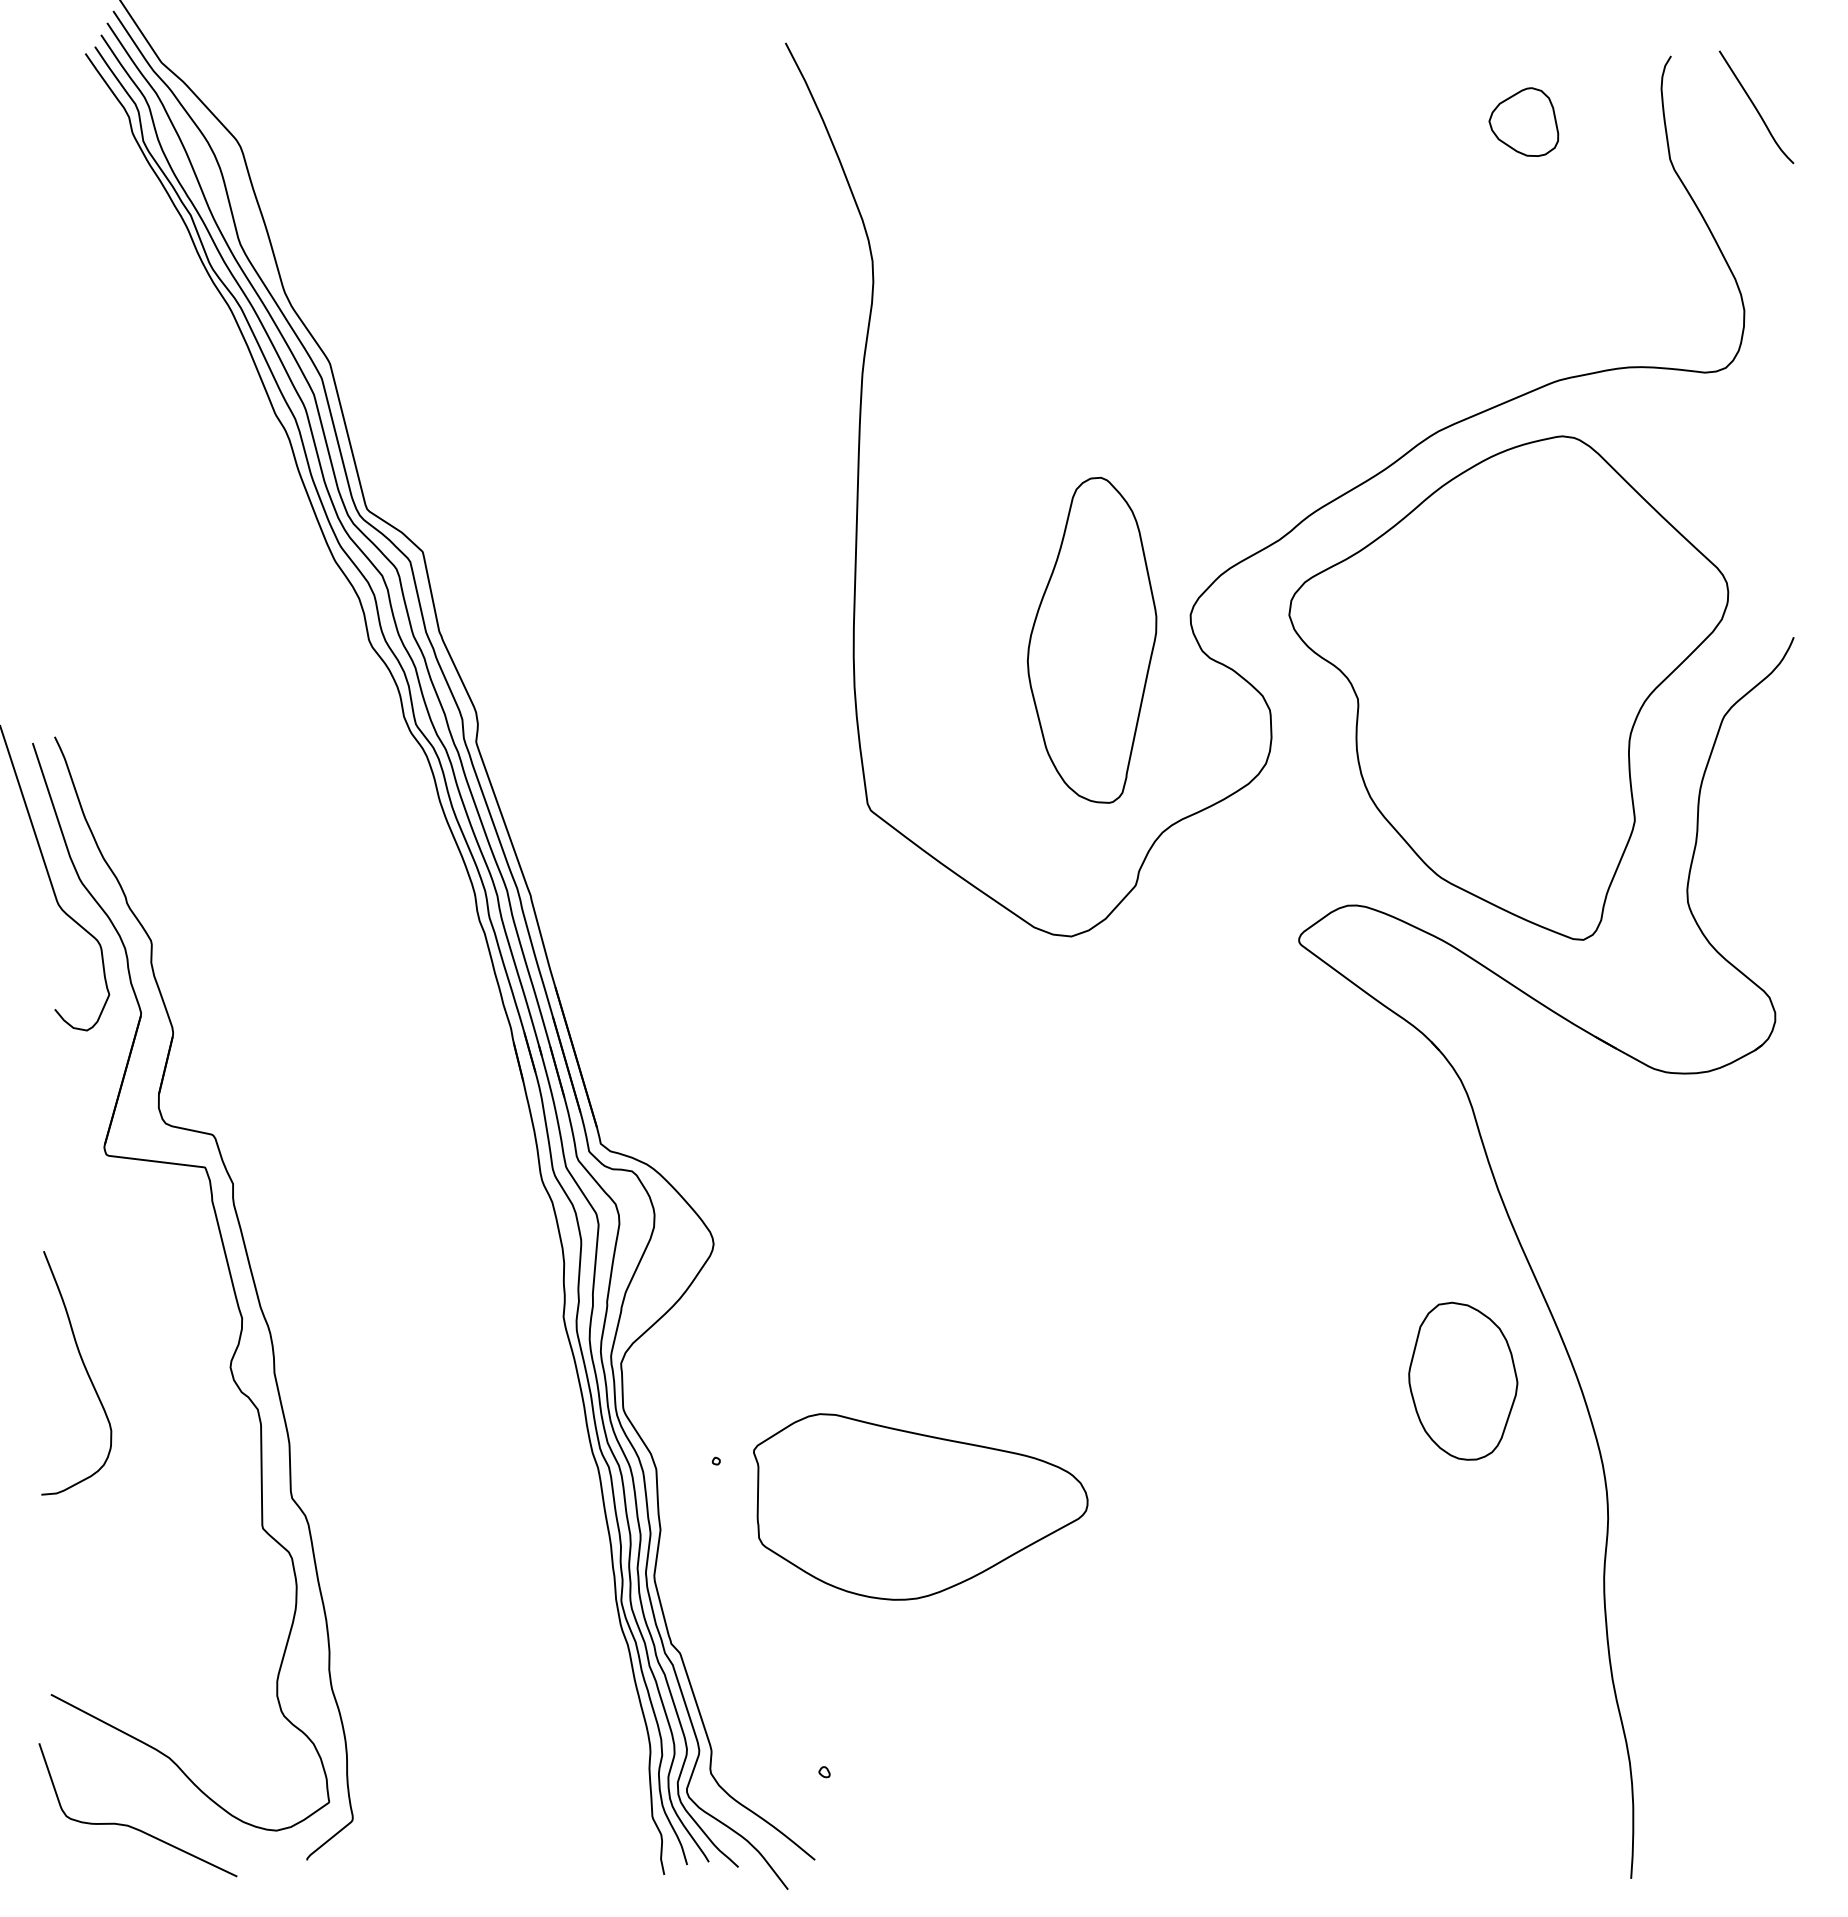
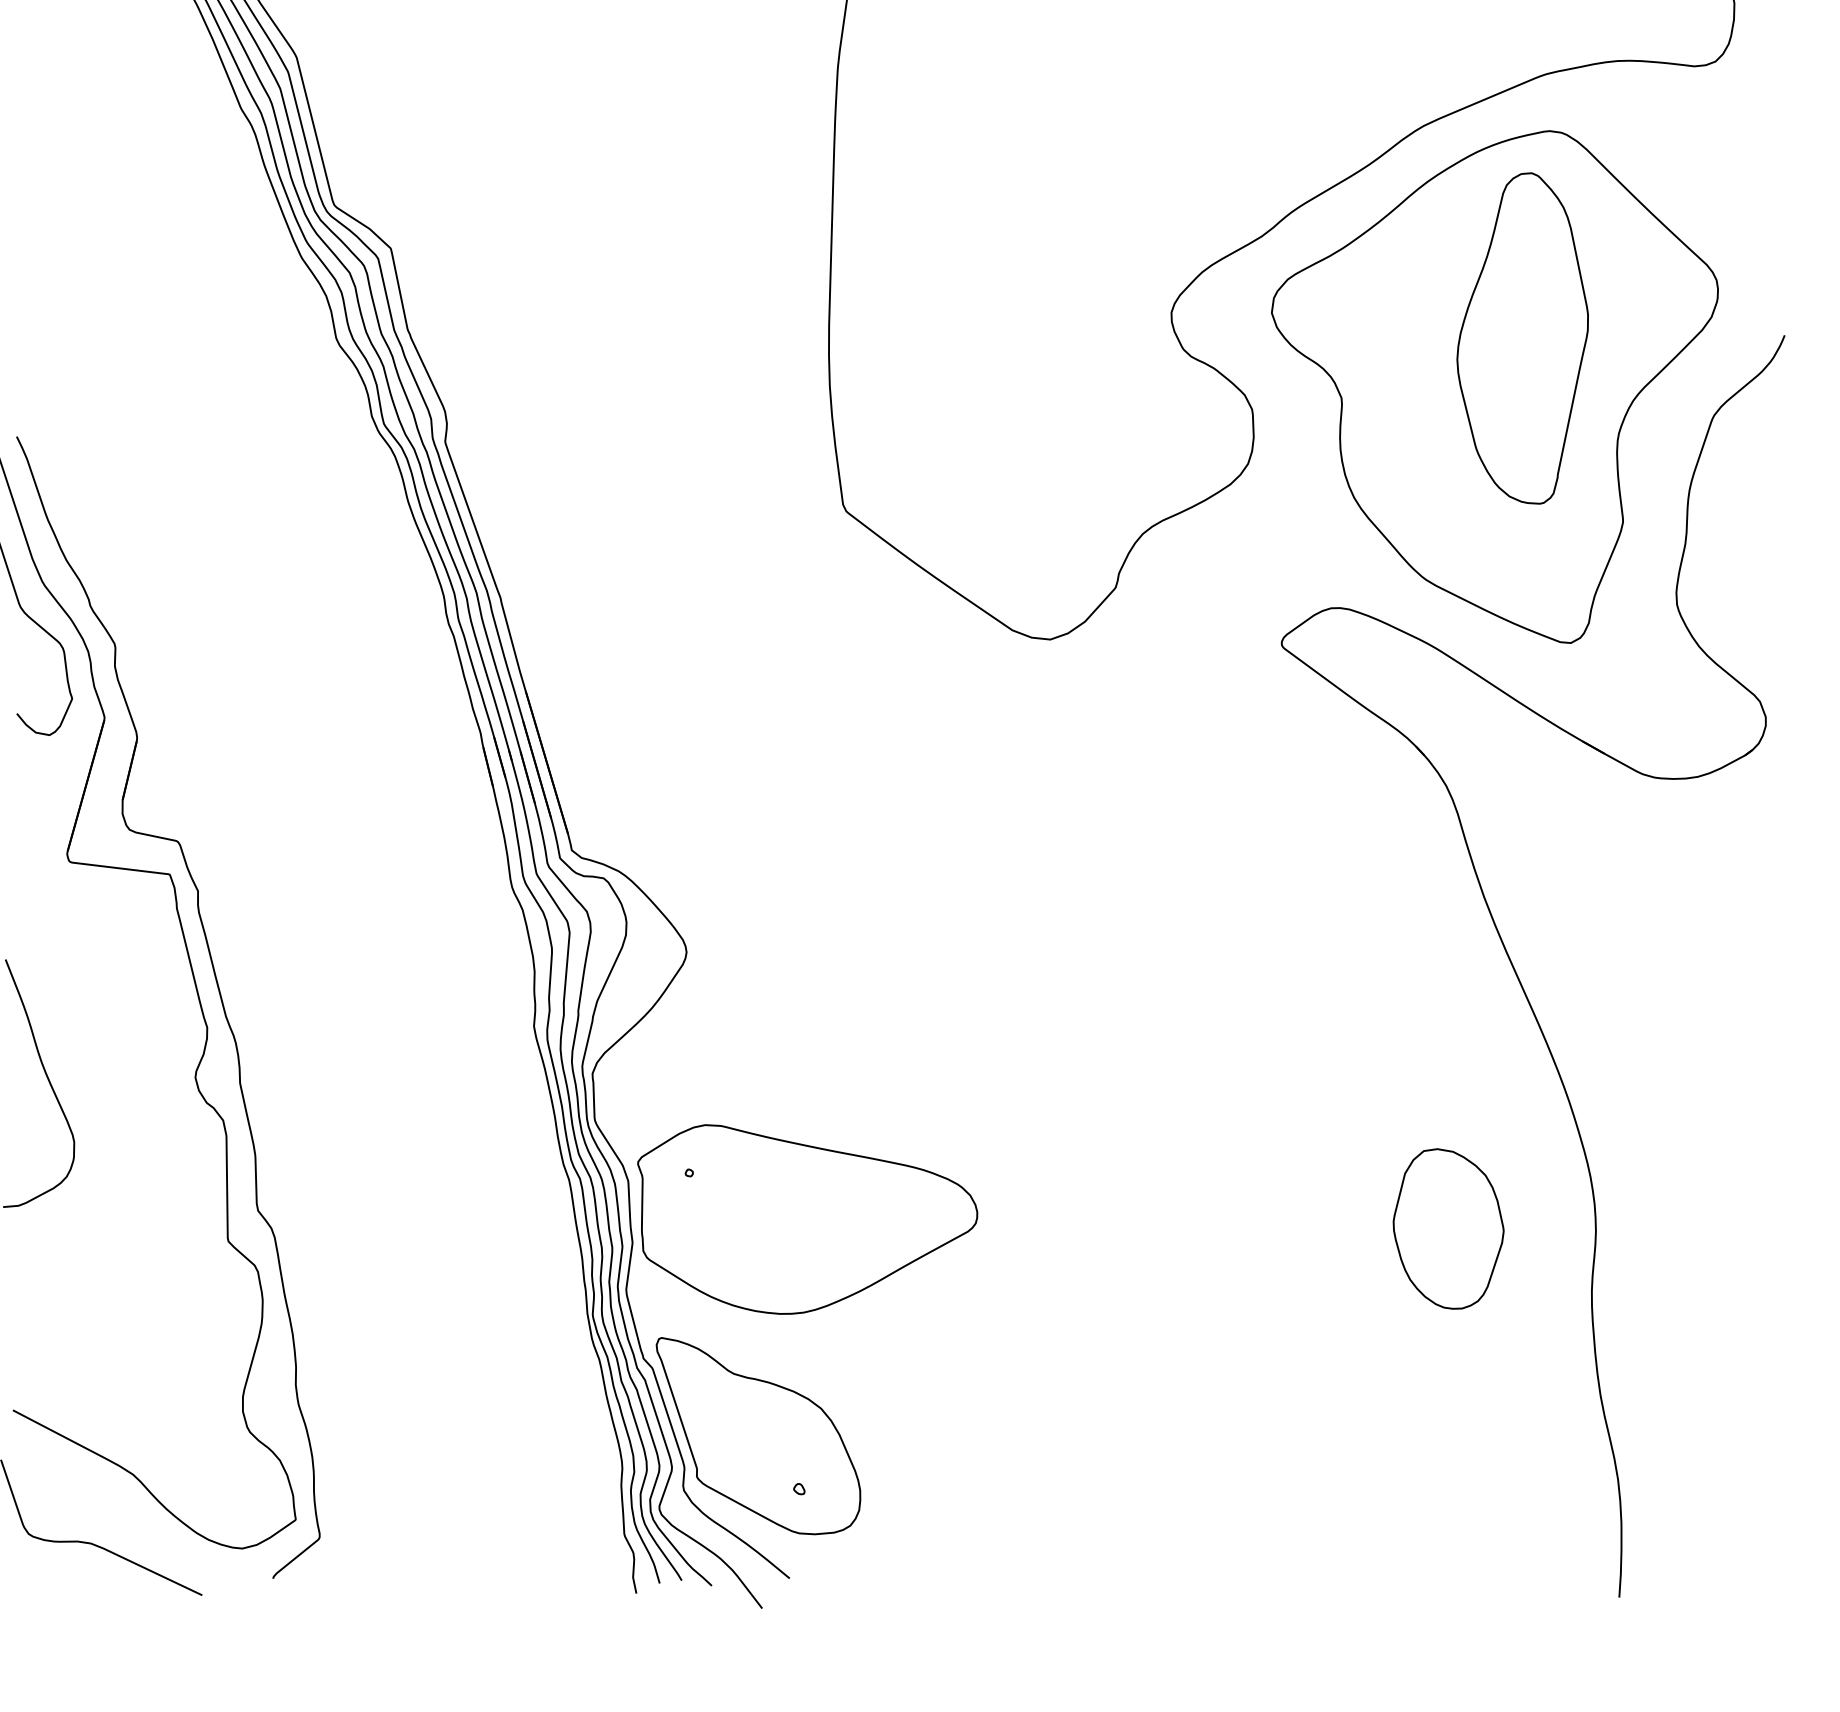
part: (1092, 639) -> (1523, 337), moved
part: (1463, 1380) -> (1448, 1228), moved
part: (920, 1506) -> (807, 1219), moved
part: (784, 1719) -> (758, 1435), added

